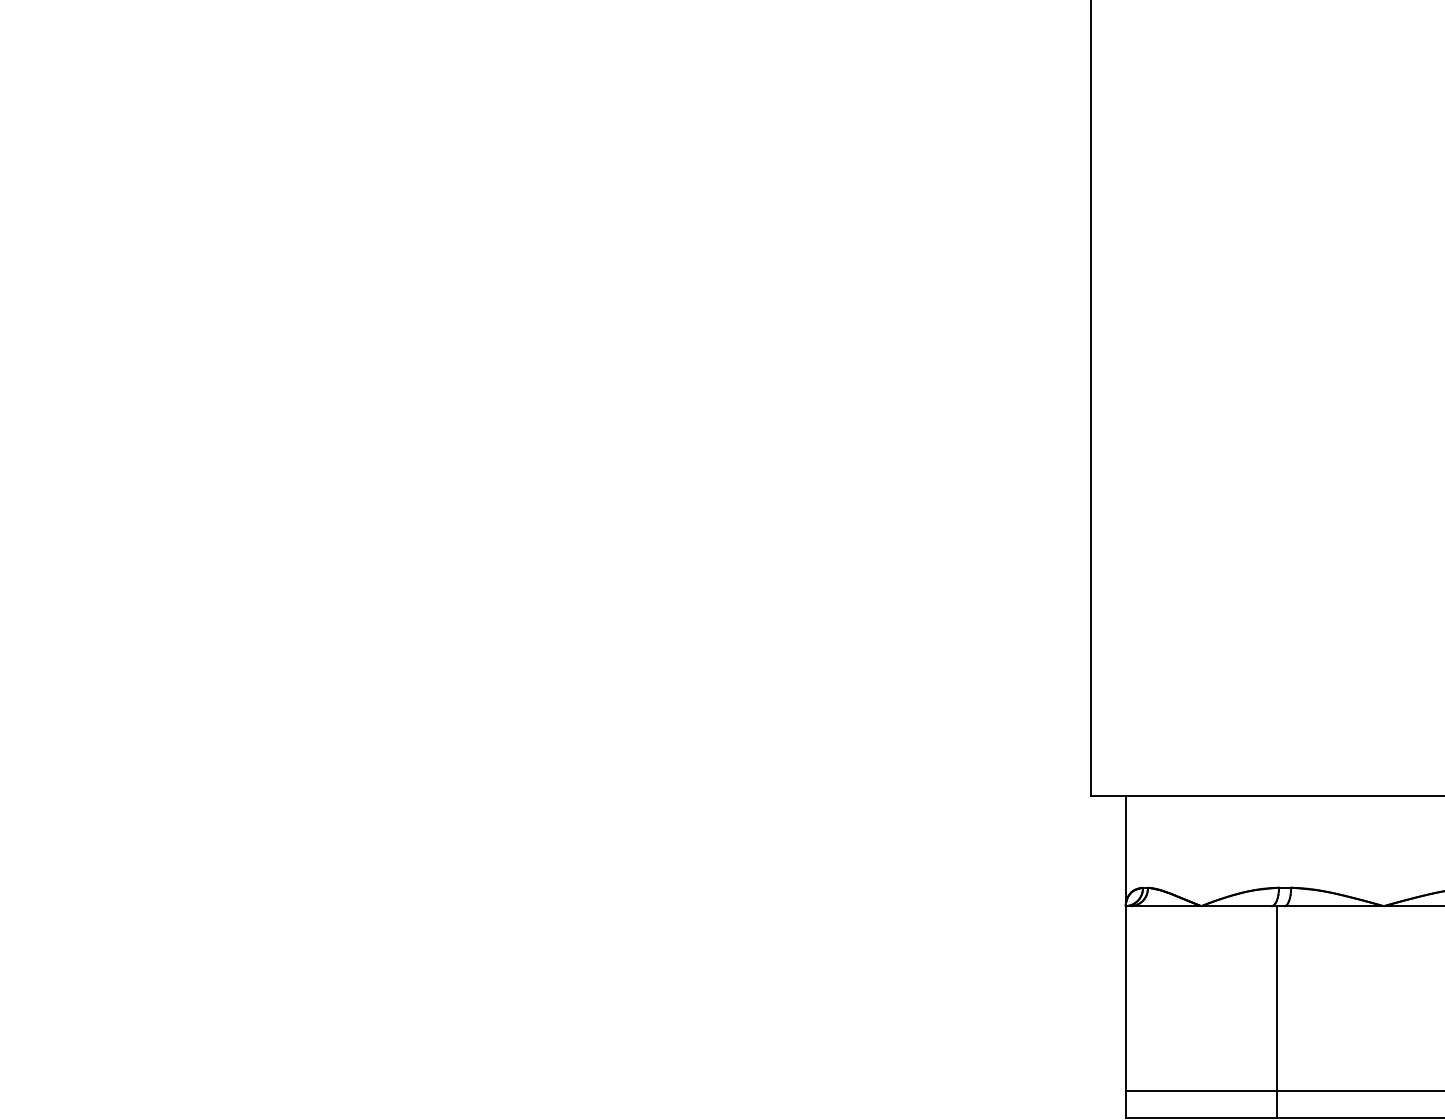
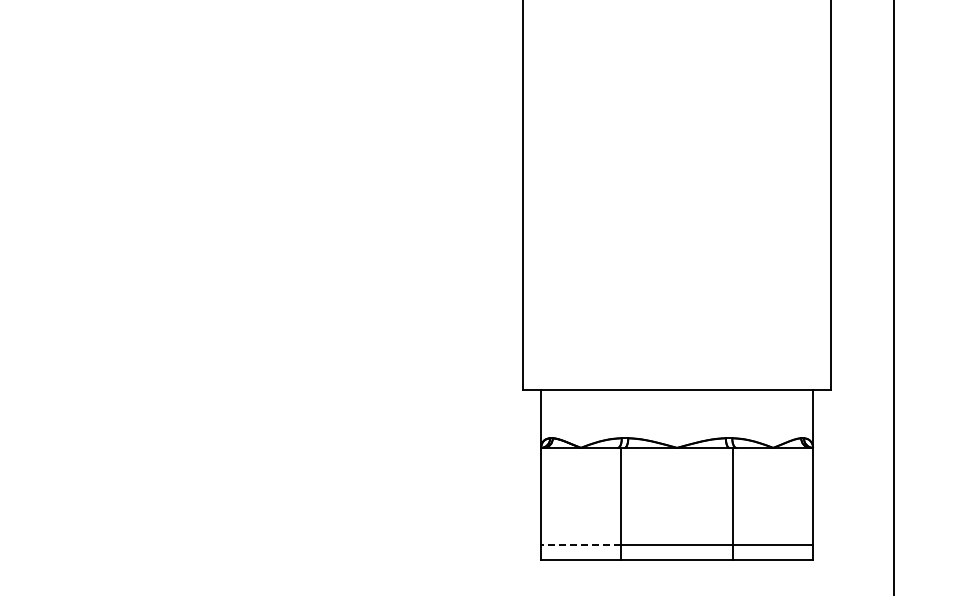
line: (1200, 1091) -> (580, 545), solid -> dashed

